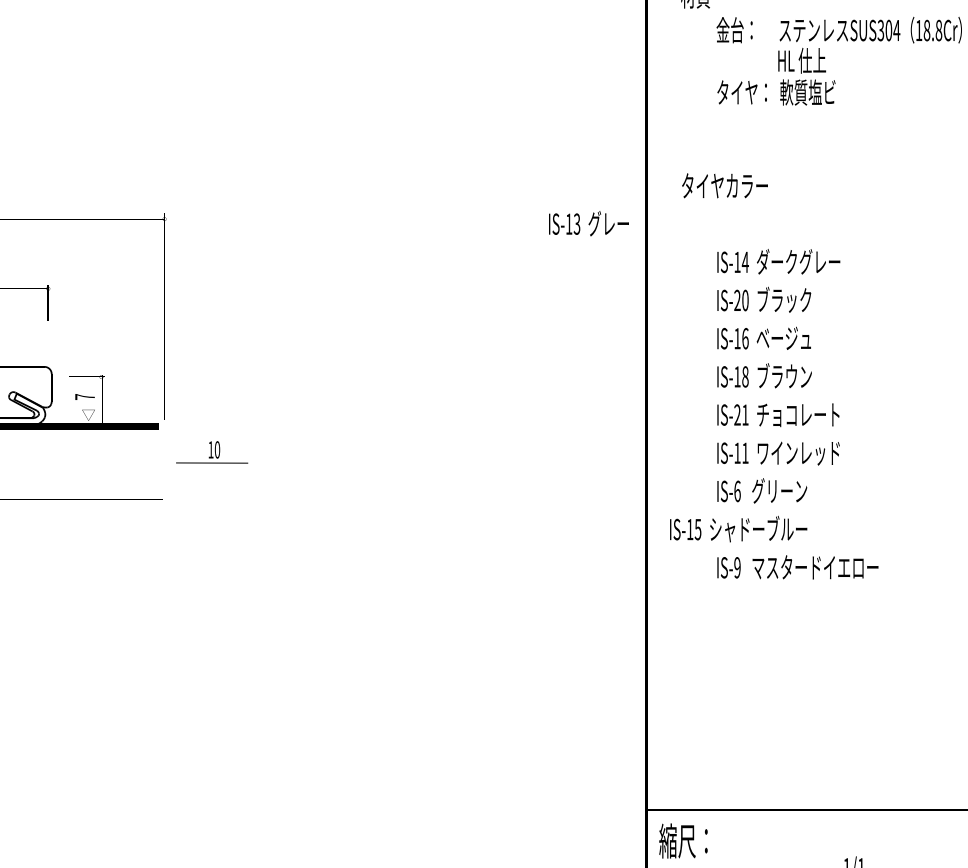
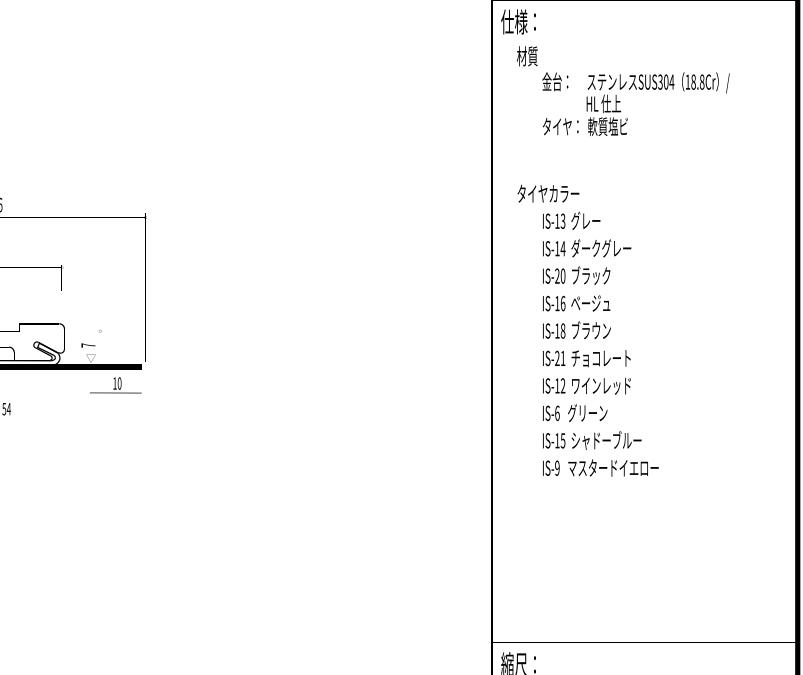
text: (588, 223) -> (571, 220), moved
text: (211, 452) -> (115, 385), moved
text: (744, 452) -> (562, 385), IS-11 -> IS-12
text: (739, 529) -> (592, 440), moved

